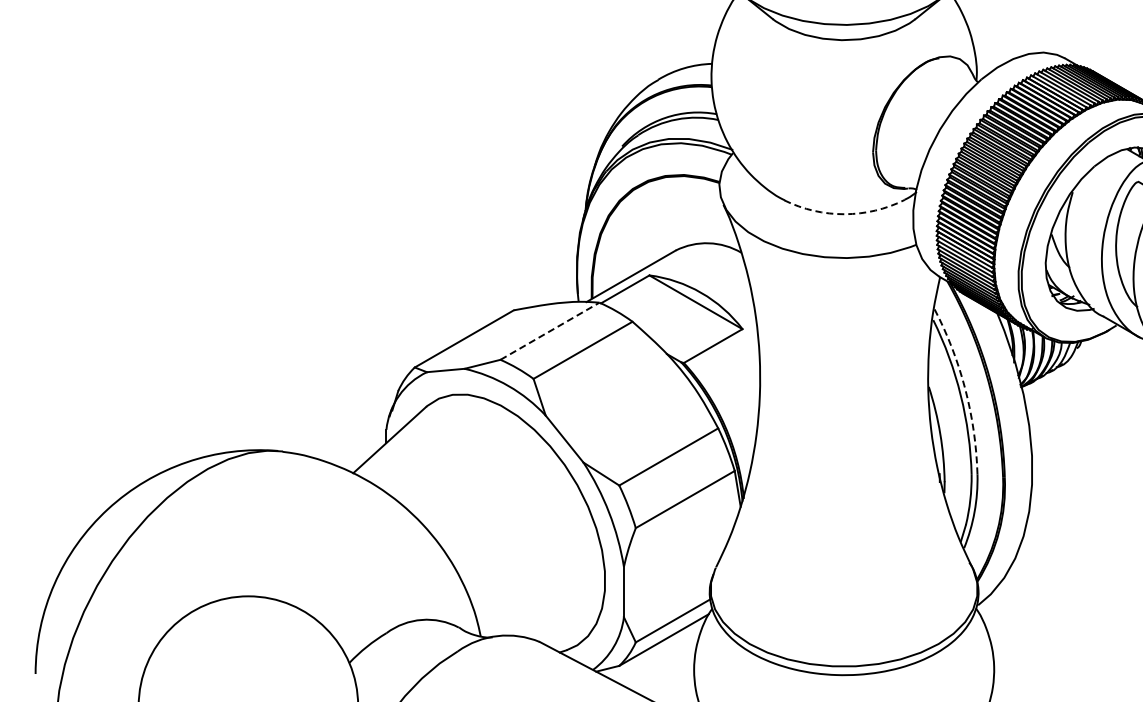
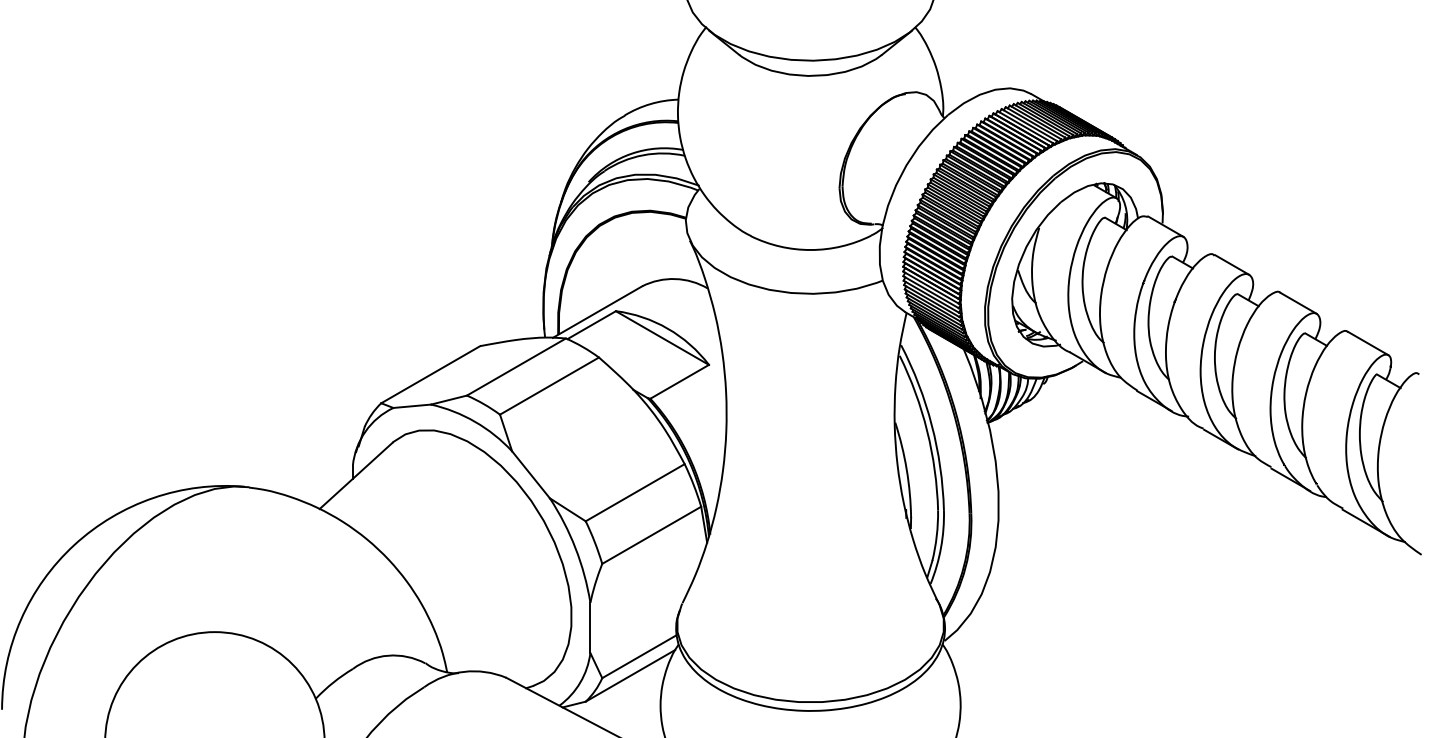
arc: (845, 214) -> (811, 250), dashed -> solid
line: (550, 330) -> (516, 366), dashed -> solid
arc: (965, 389) -> (931, 425), dashed -> solid

